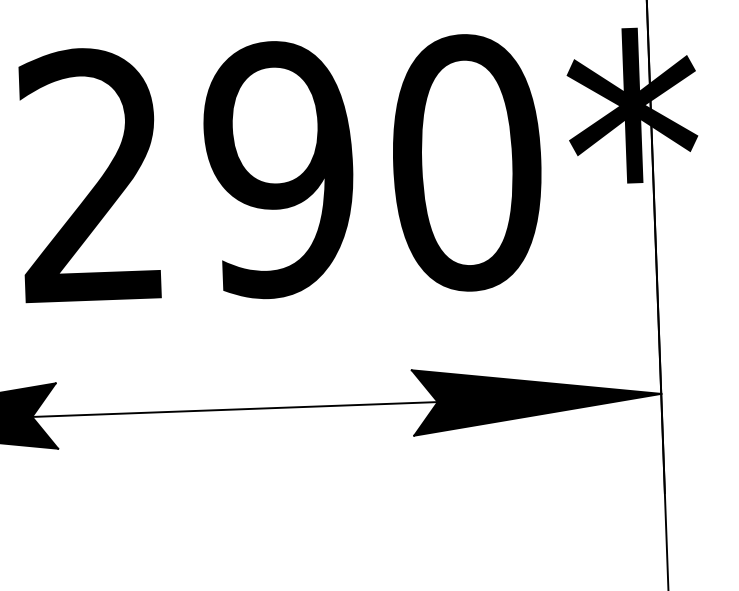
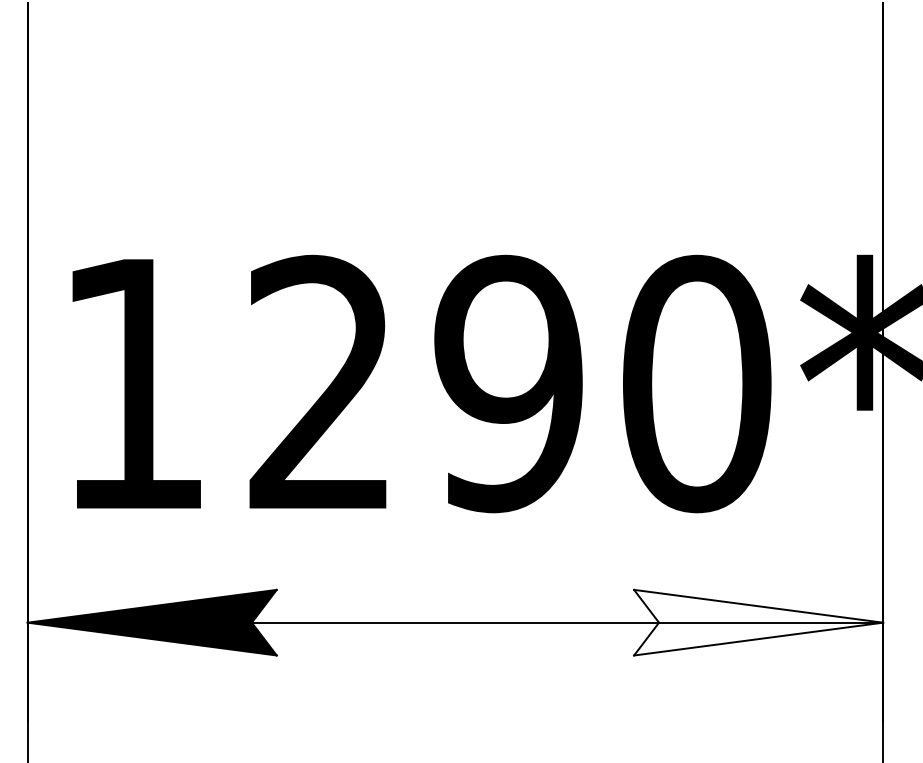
fill: (536, 398) -> (758, 622), removed

